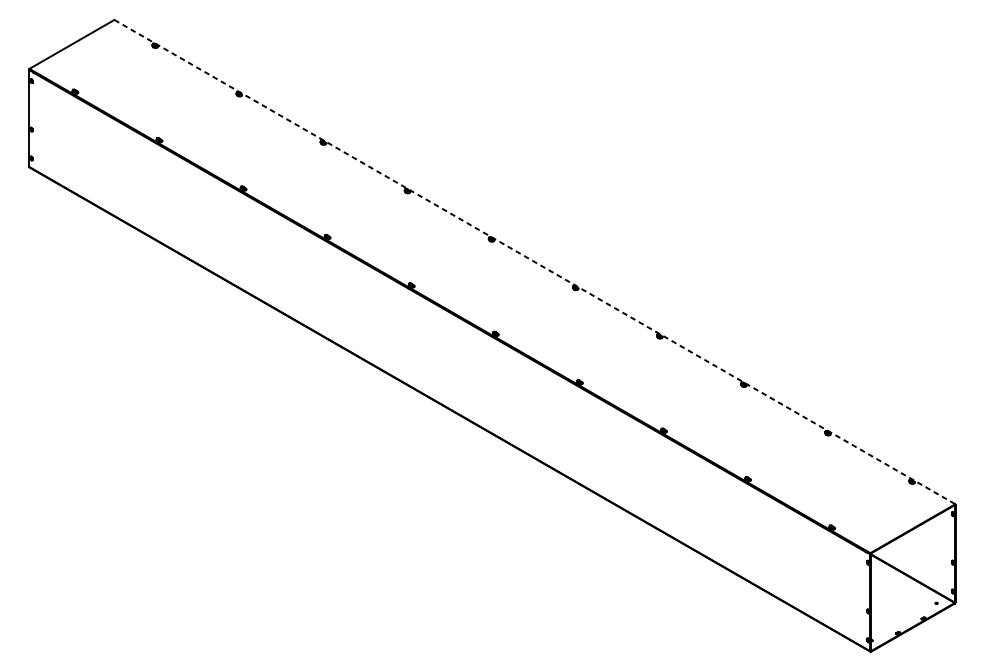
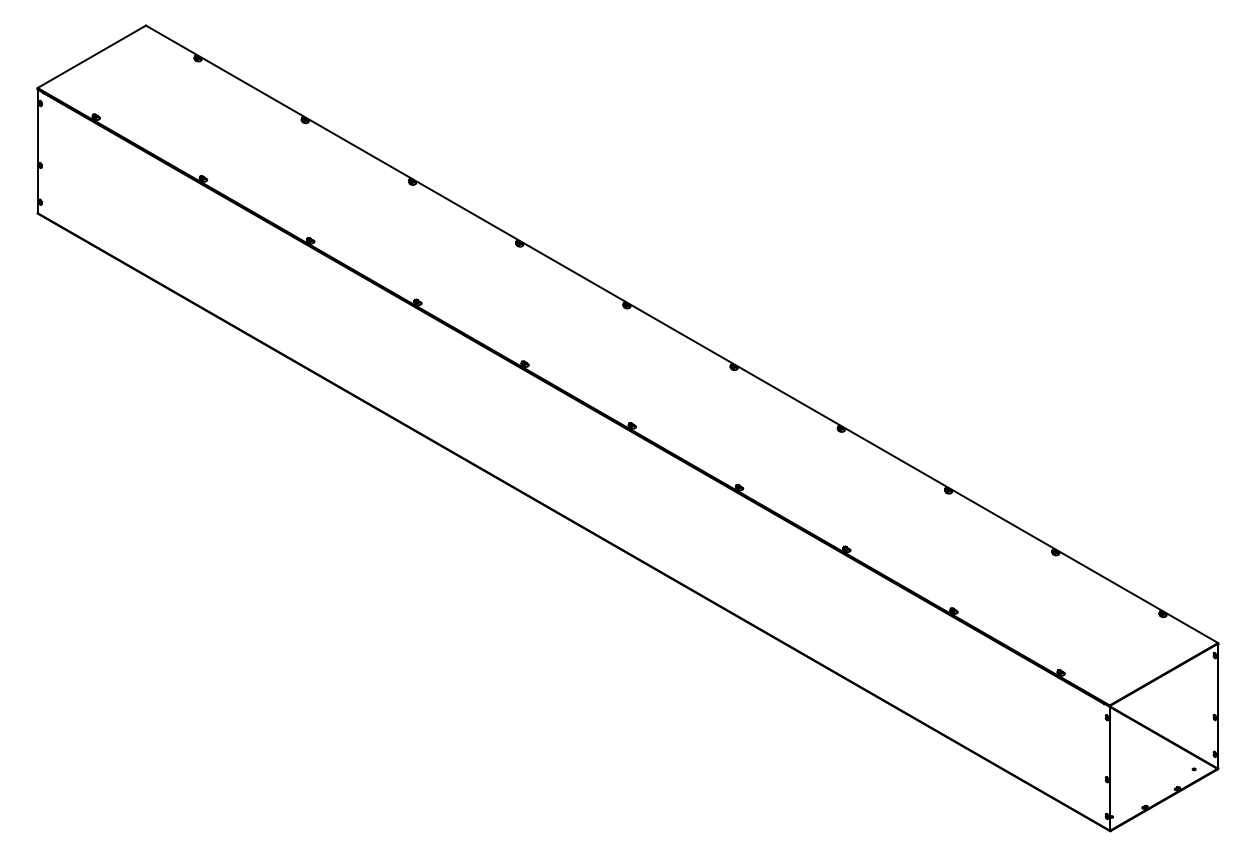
line: (535, 262) -> (682, 334), dashed -> solid

